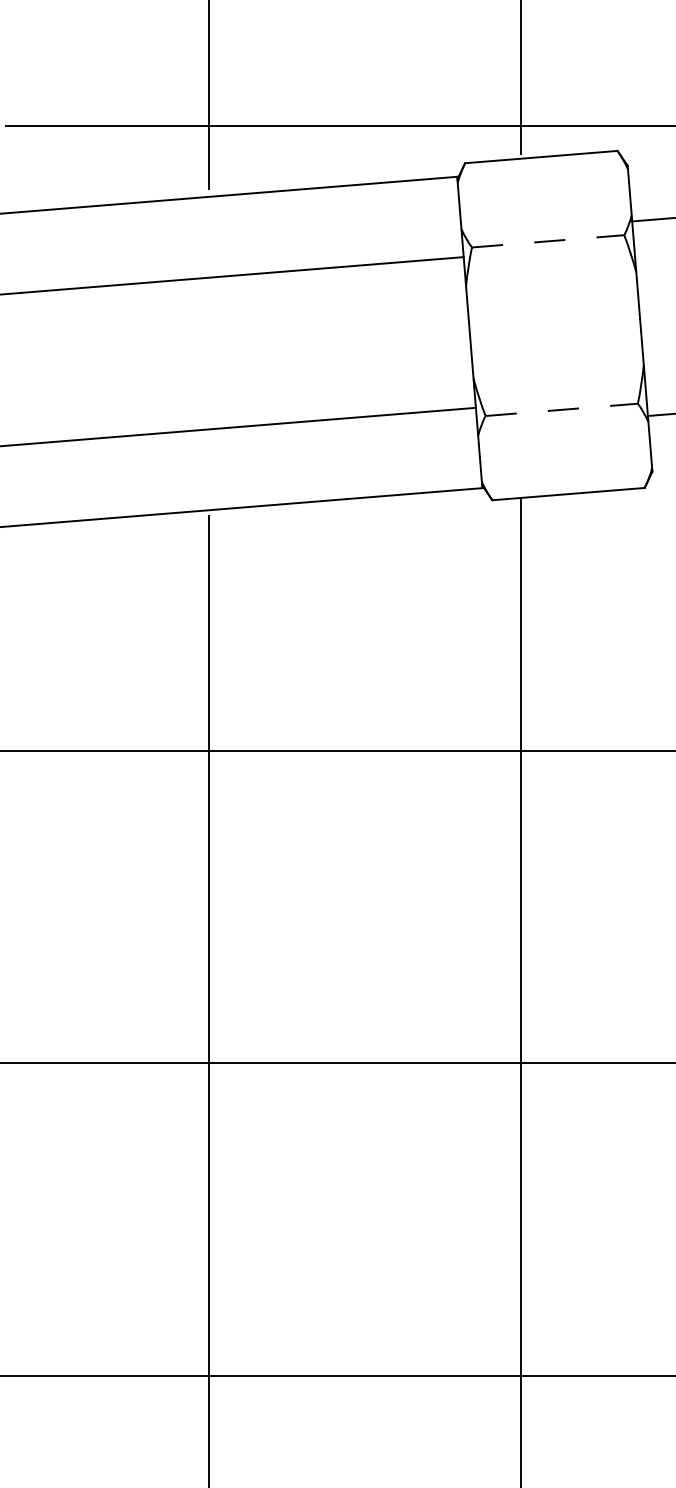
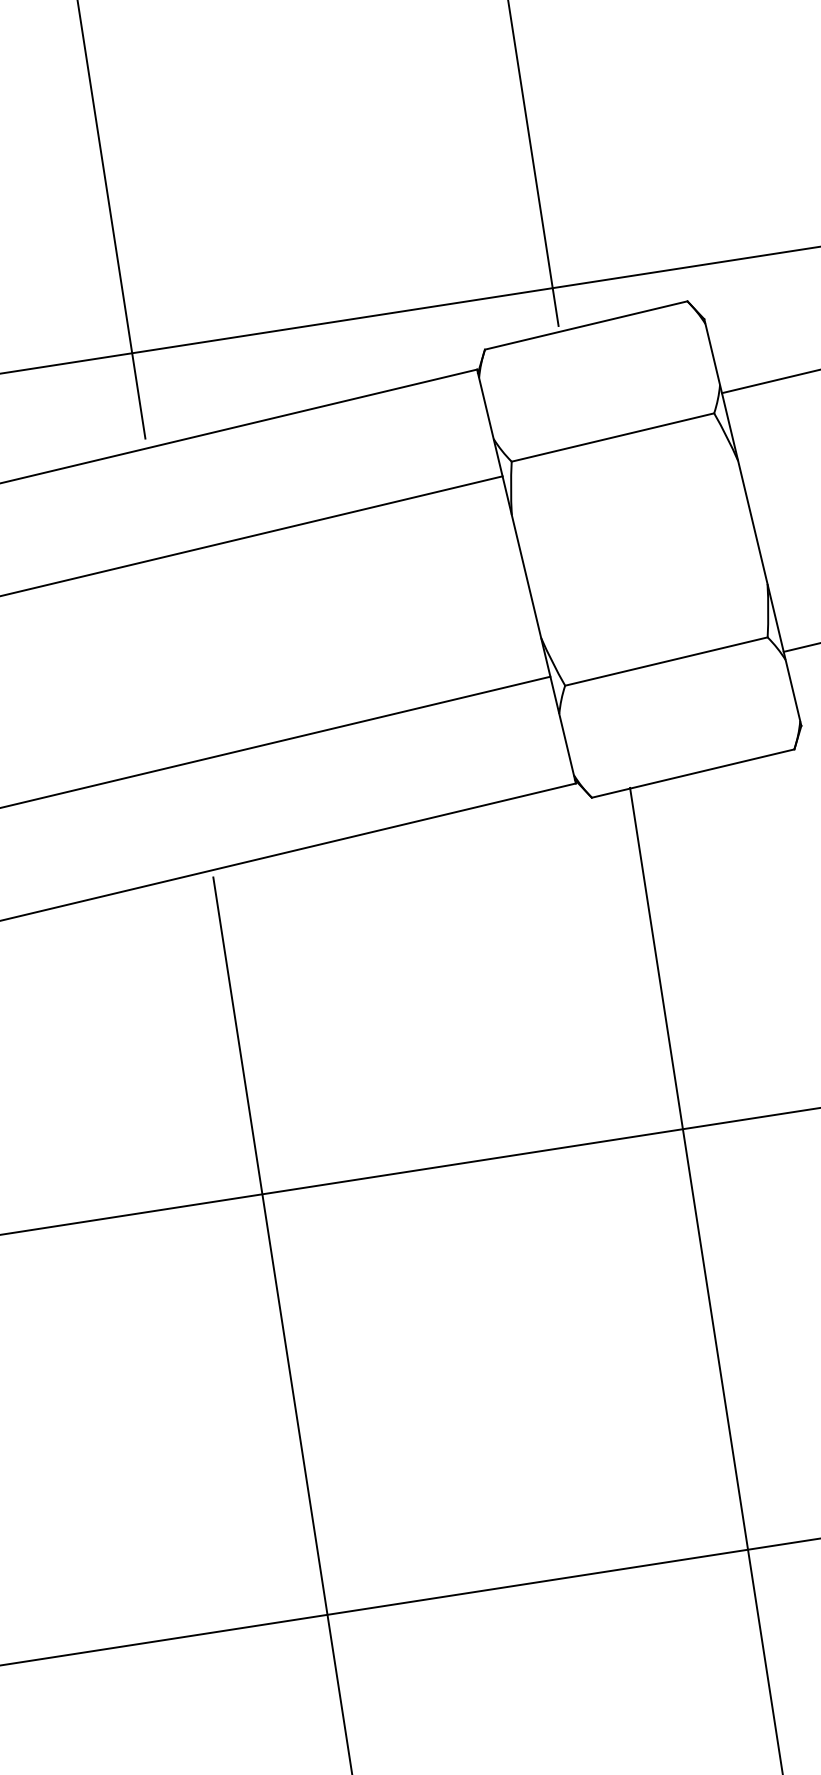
line: (548, 241) -> (613, 437), dashed -> solid
line: (562, 409) -> (667, 660), dashed -> solid

